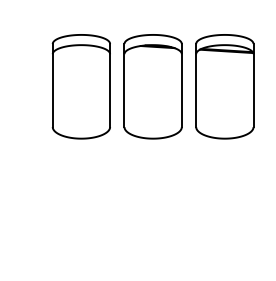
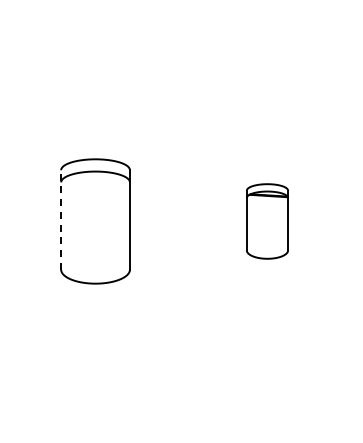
line: (53, 85) -> (61, 219), solid -> dashed
part: (153, 86) -> (181, 221), removed
part: (224, 86) -> (267, 221), size x0.6

